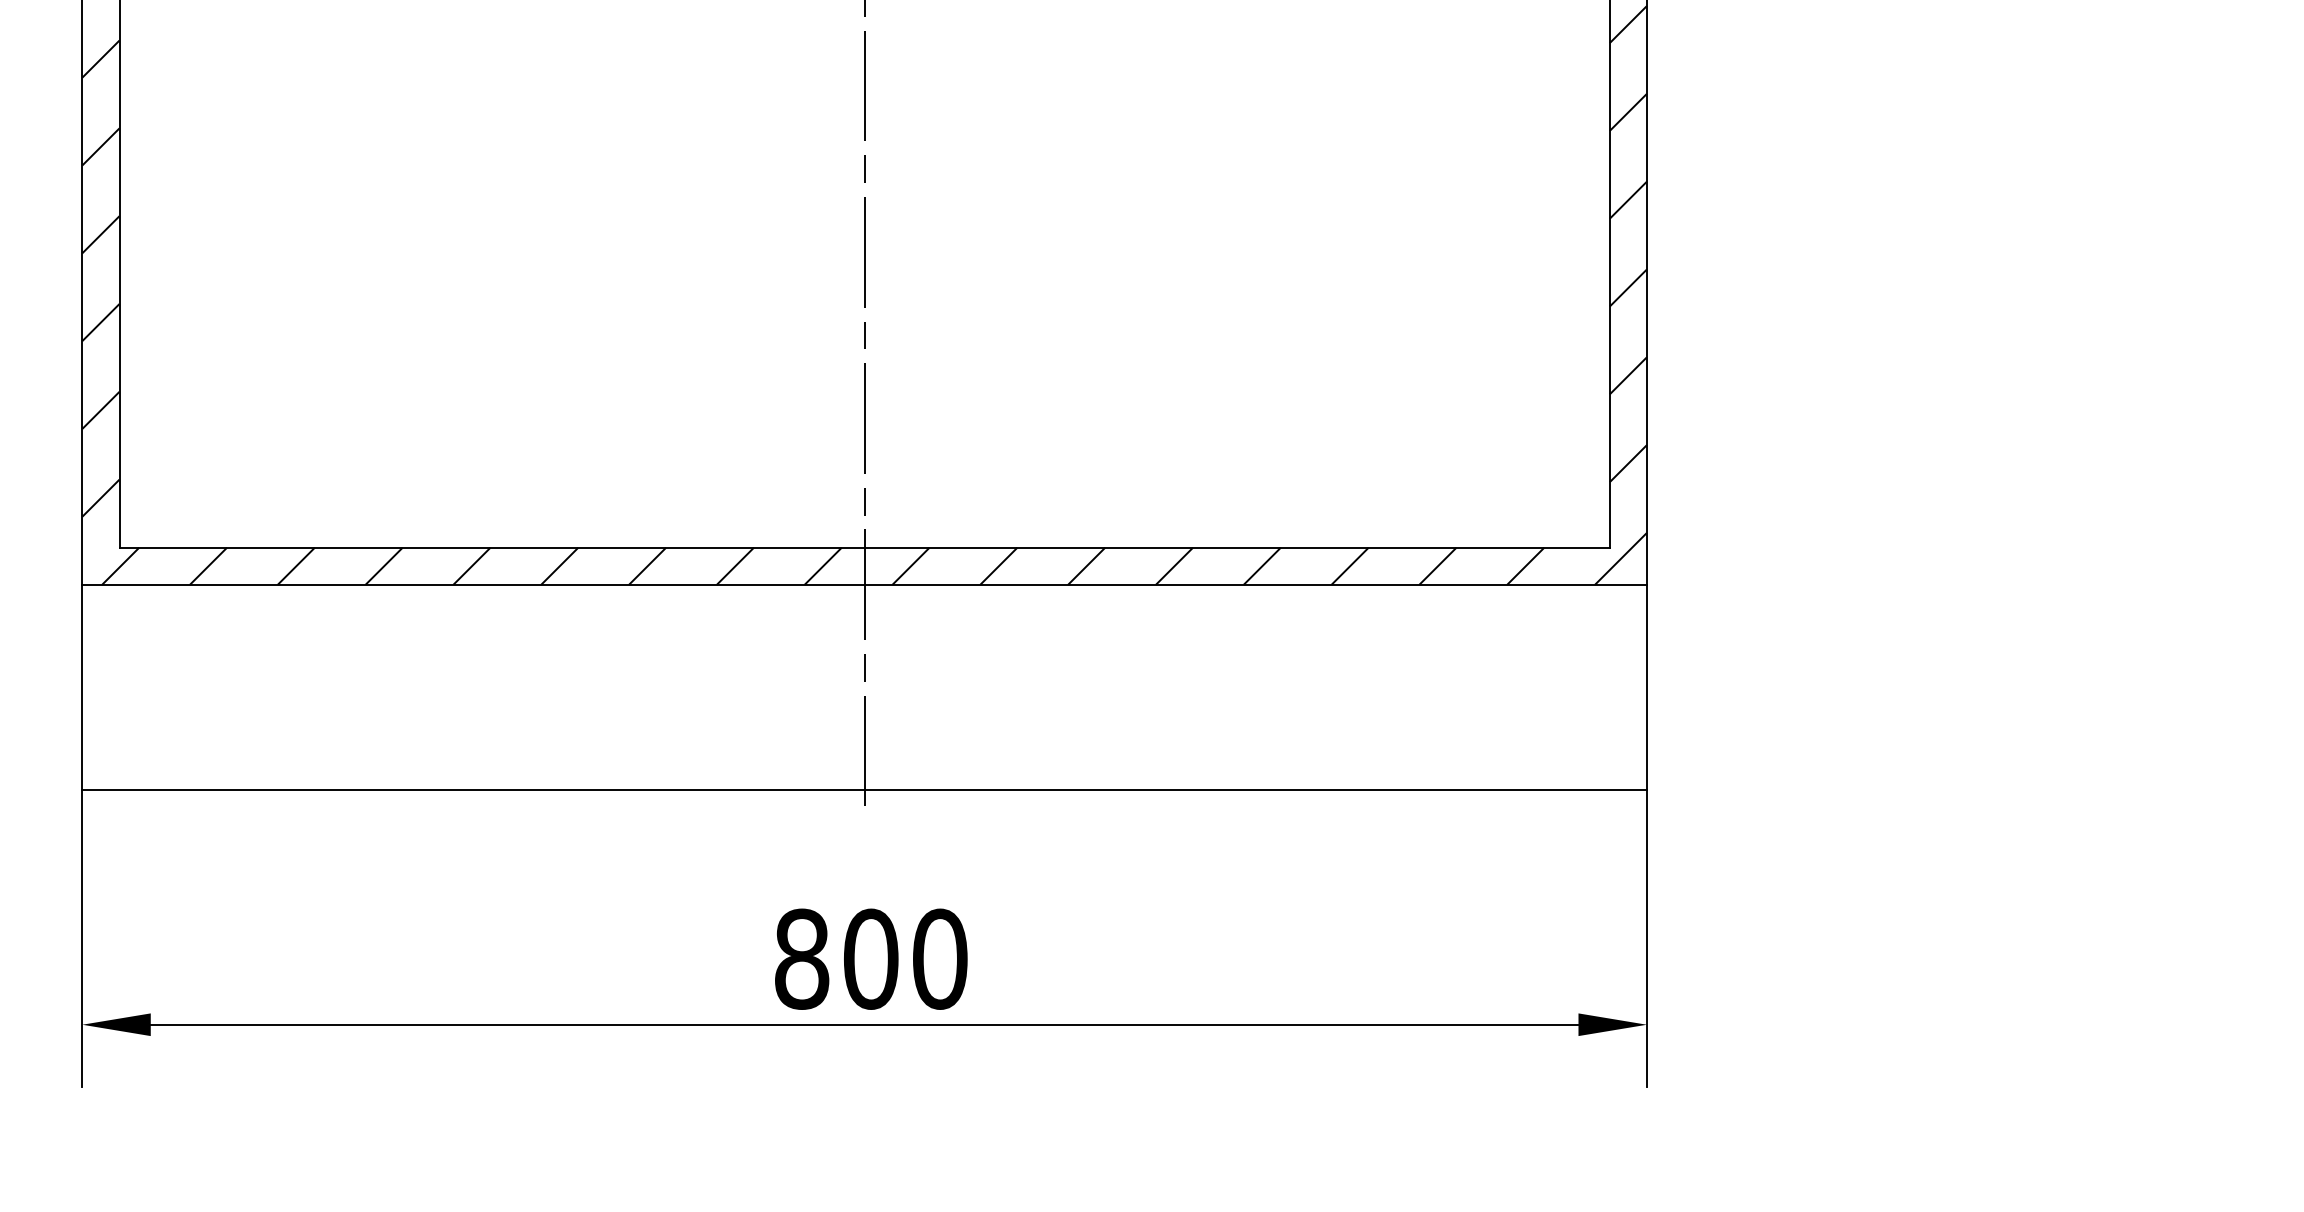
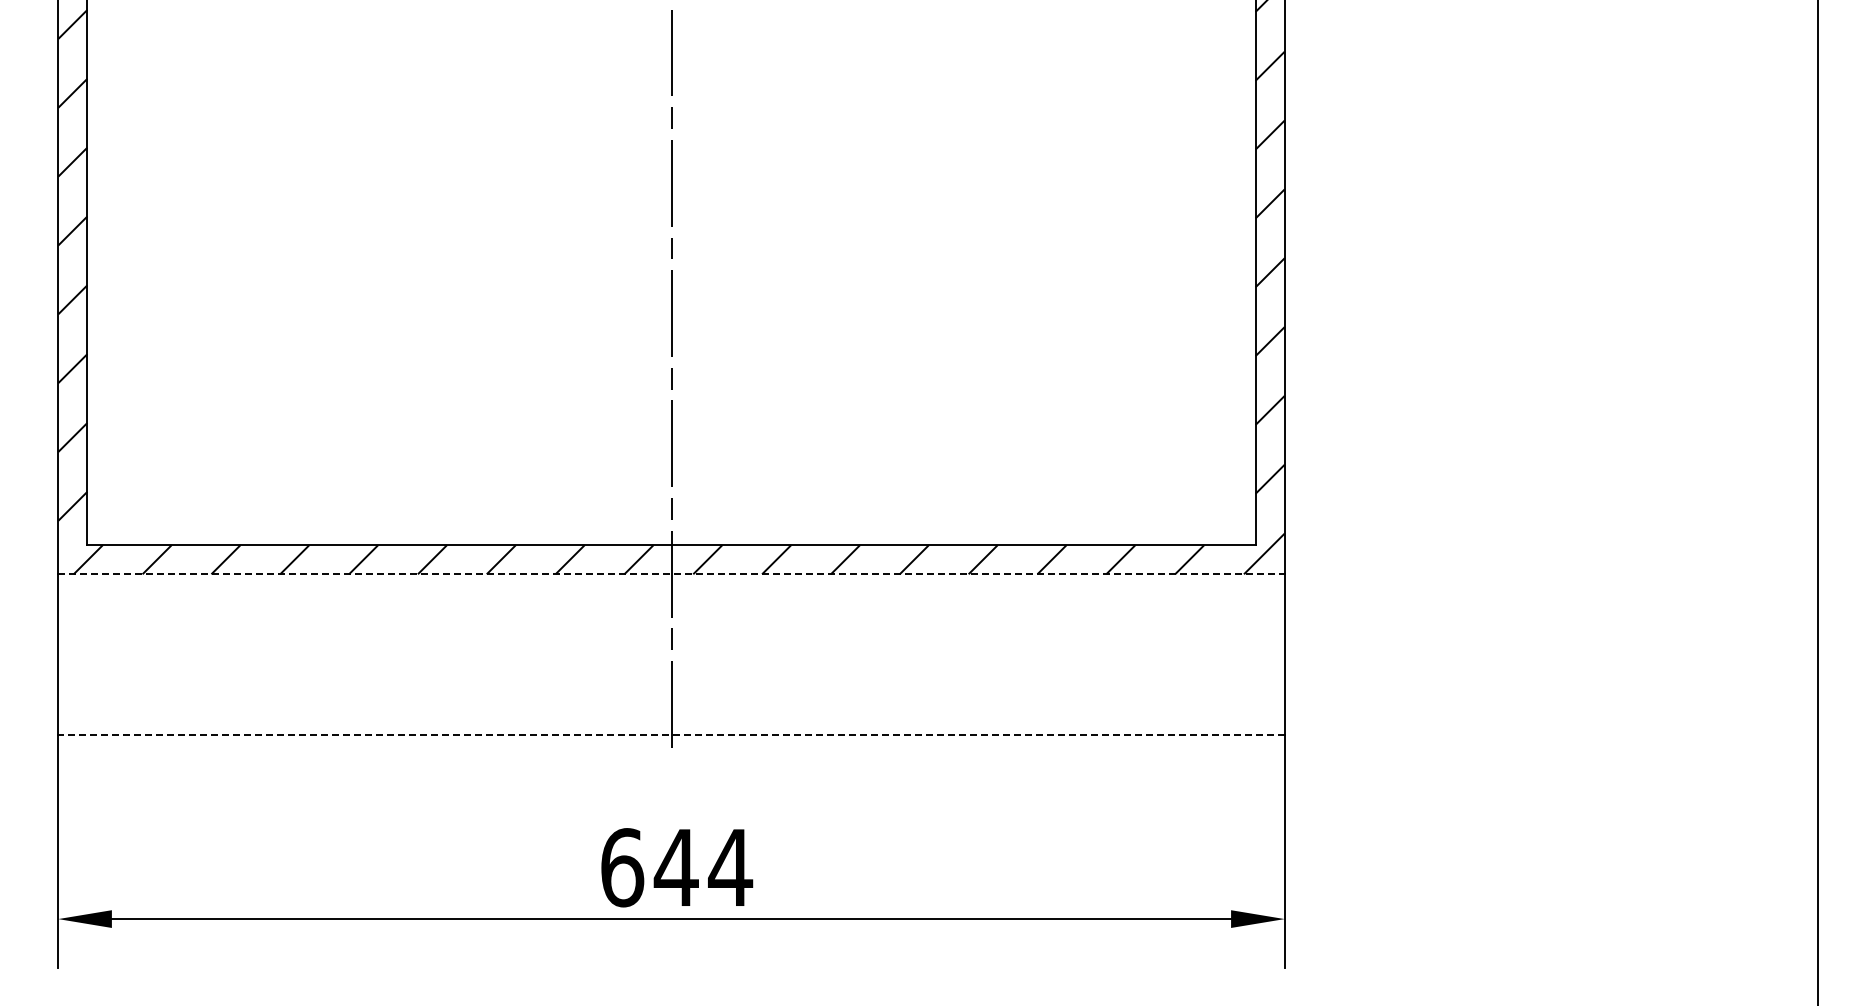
line: (865, 585) -> (672, 574), solid -> dashed
line: (864, 790) -> (671, 735), solid -> dashed
text: (872, 958) -> (677, 867), 800 -> 644

